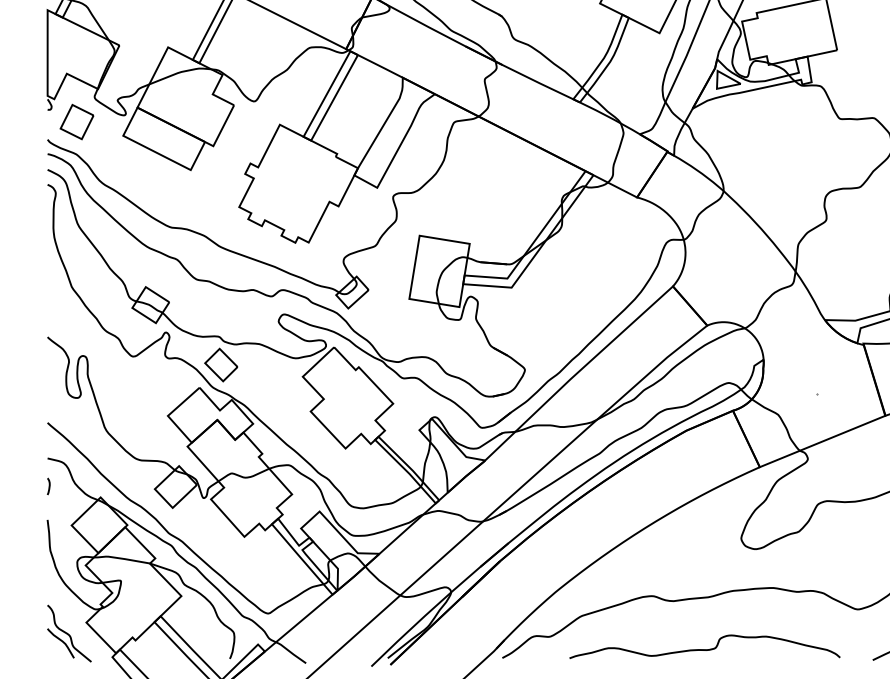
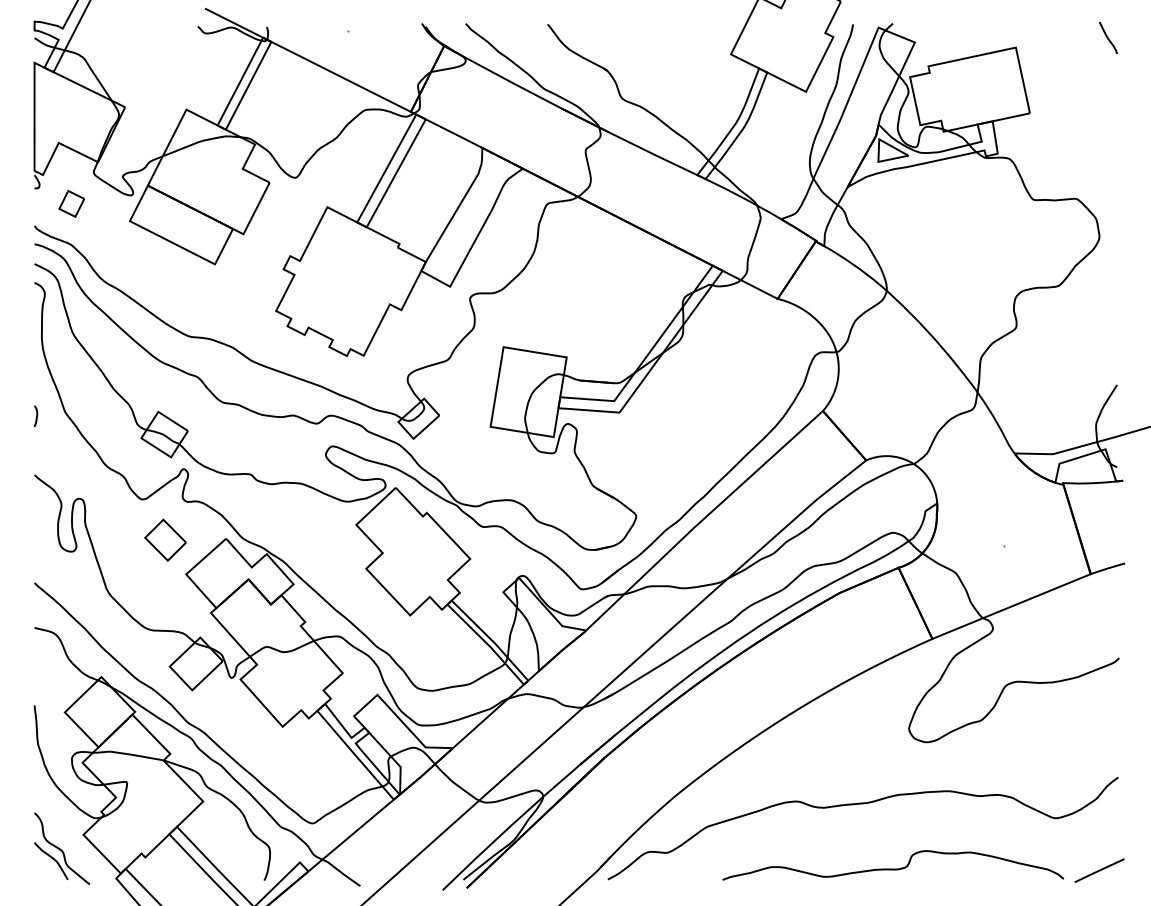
part: (76, 121) -> (71, 203), size x0.6
part: (221, 364) -> (165, 539), moved
curve: (49, 486) -> (36, 416), moved
curve: (705, 649) -> (893, 868), moved

